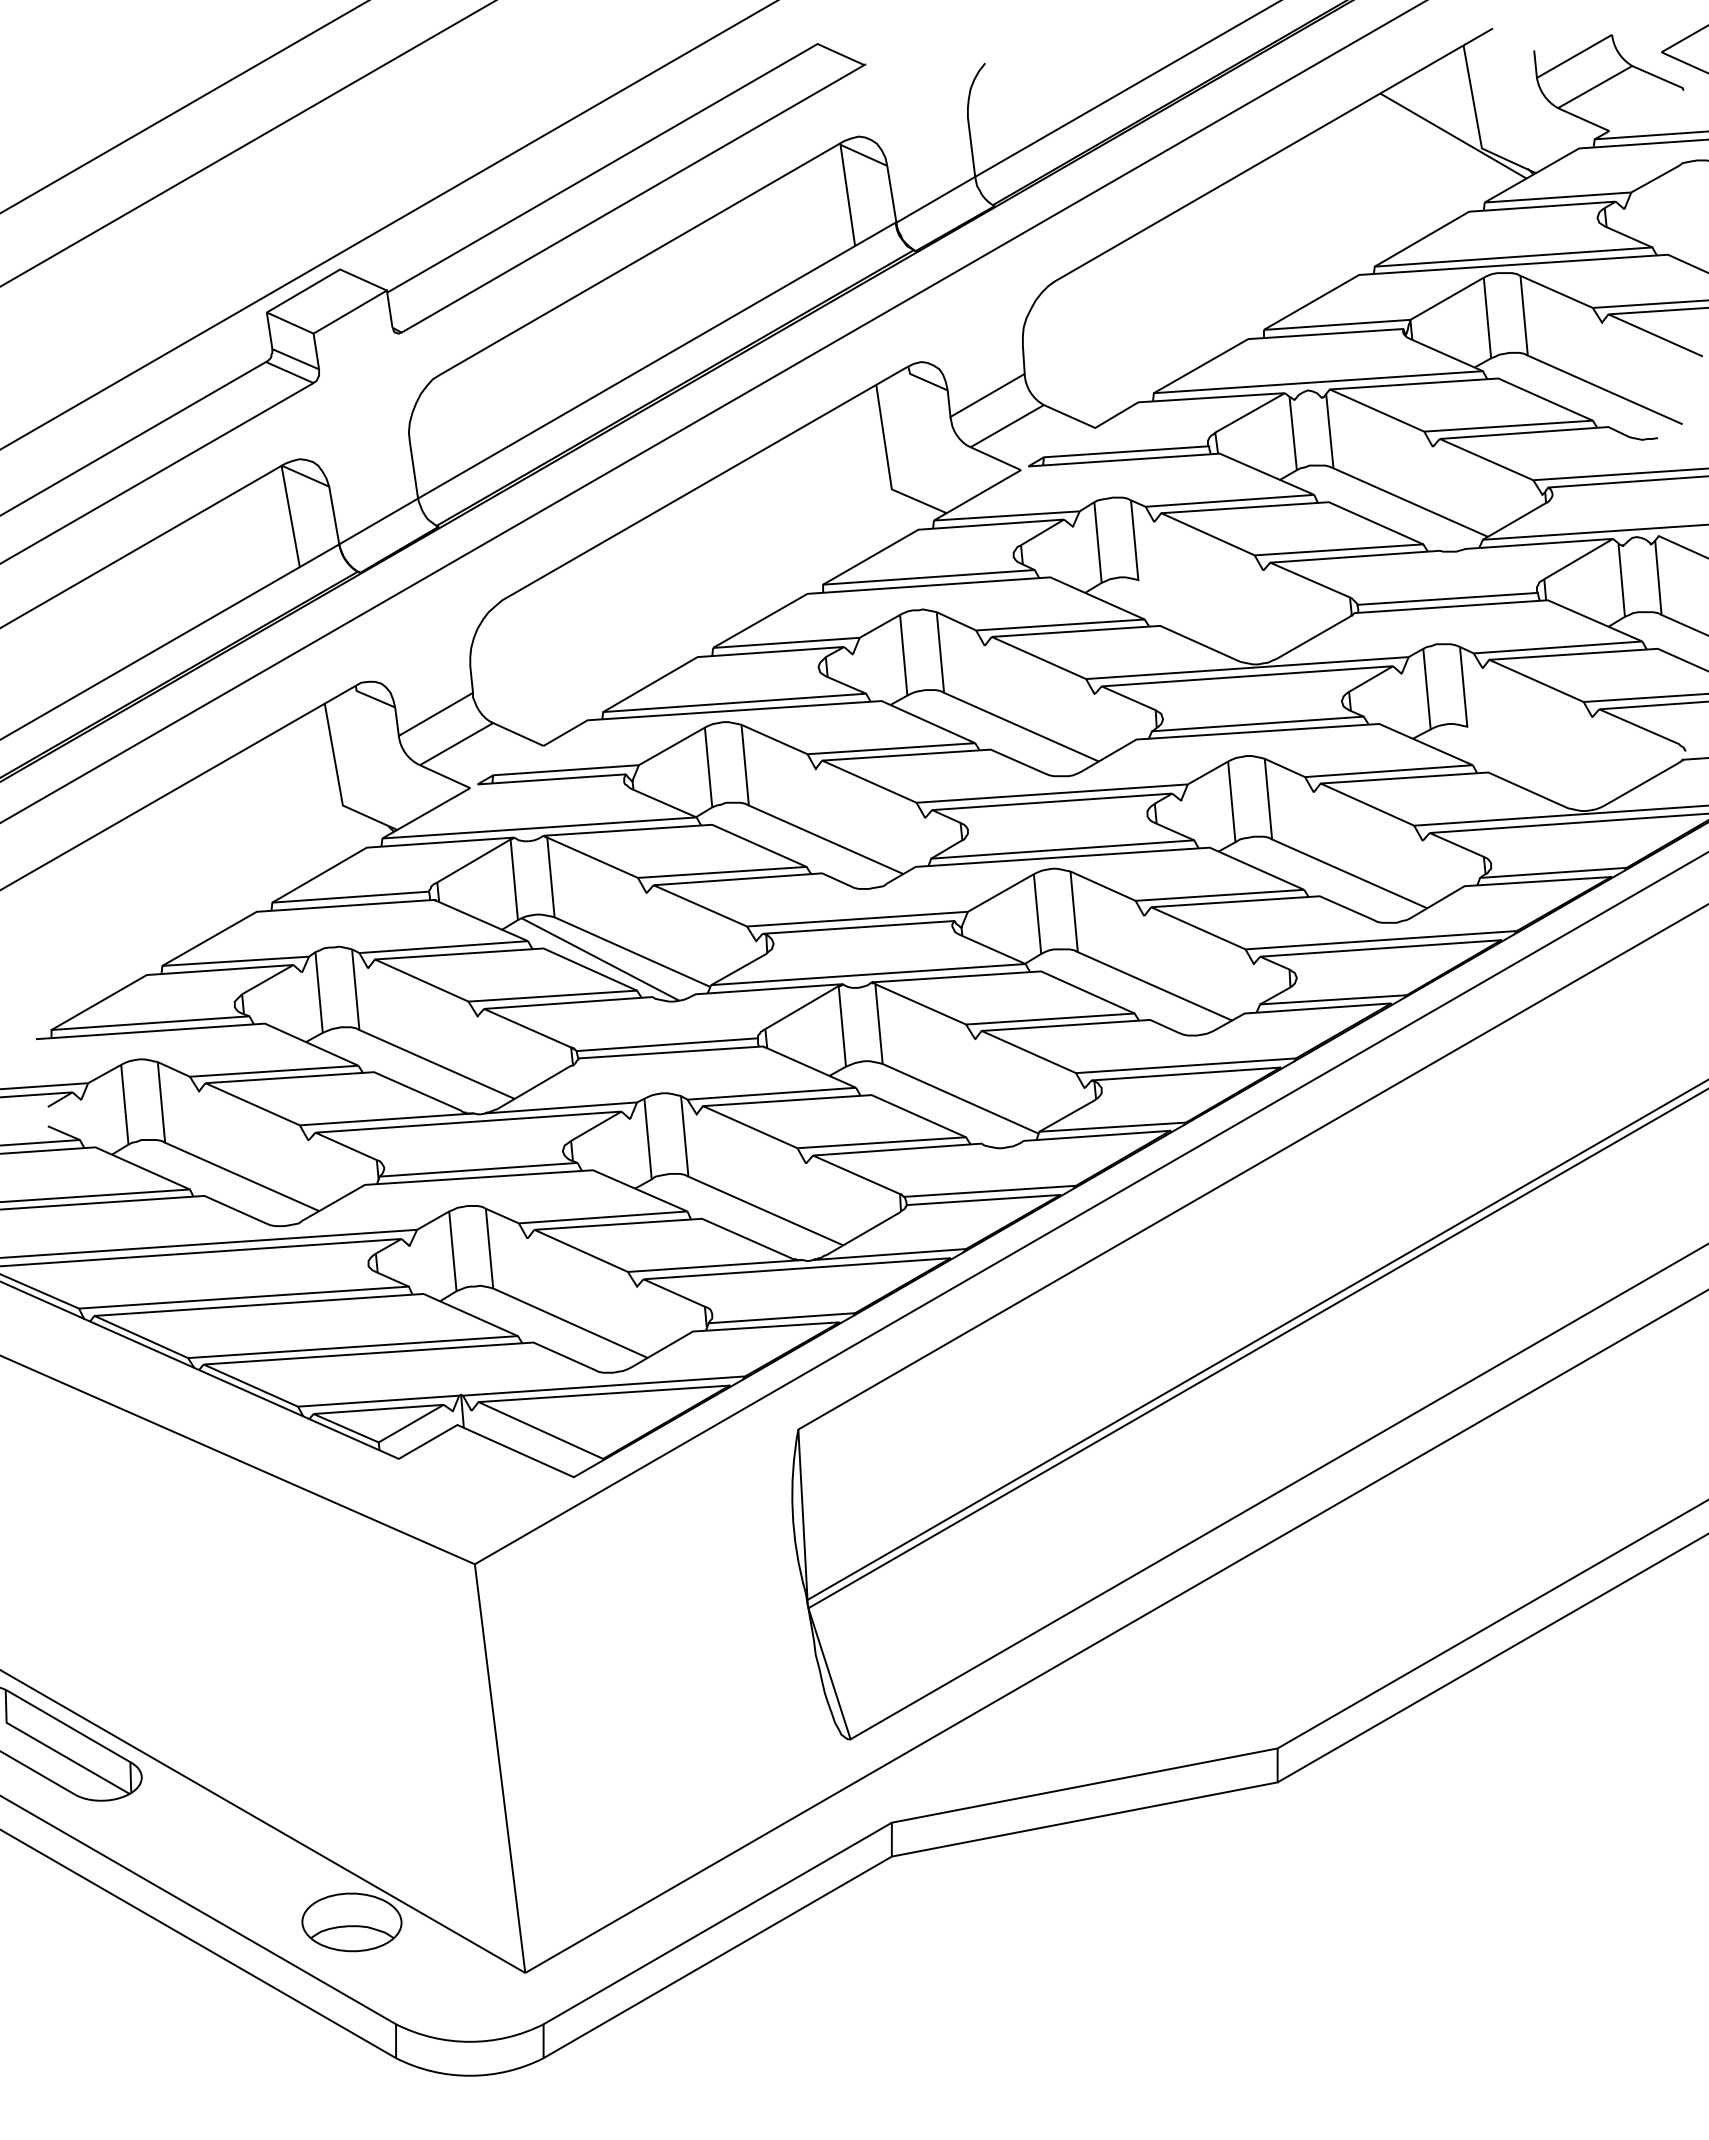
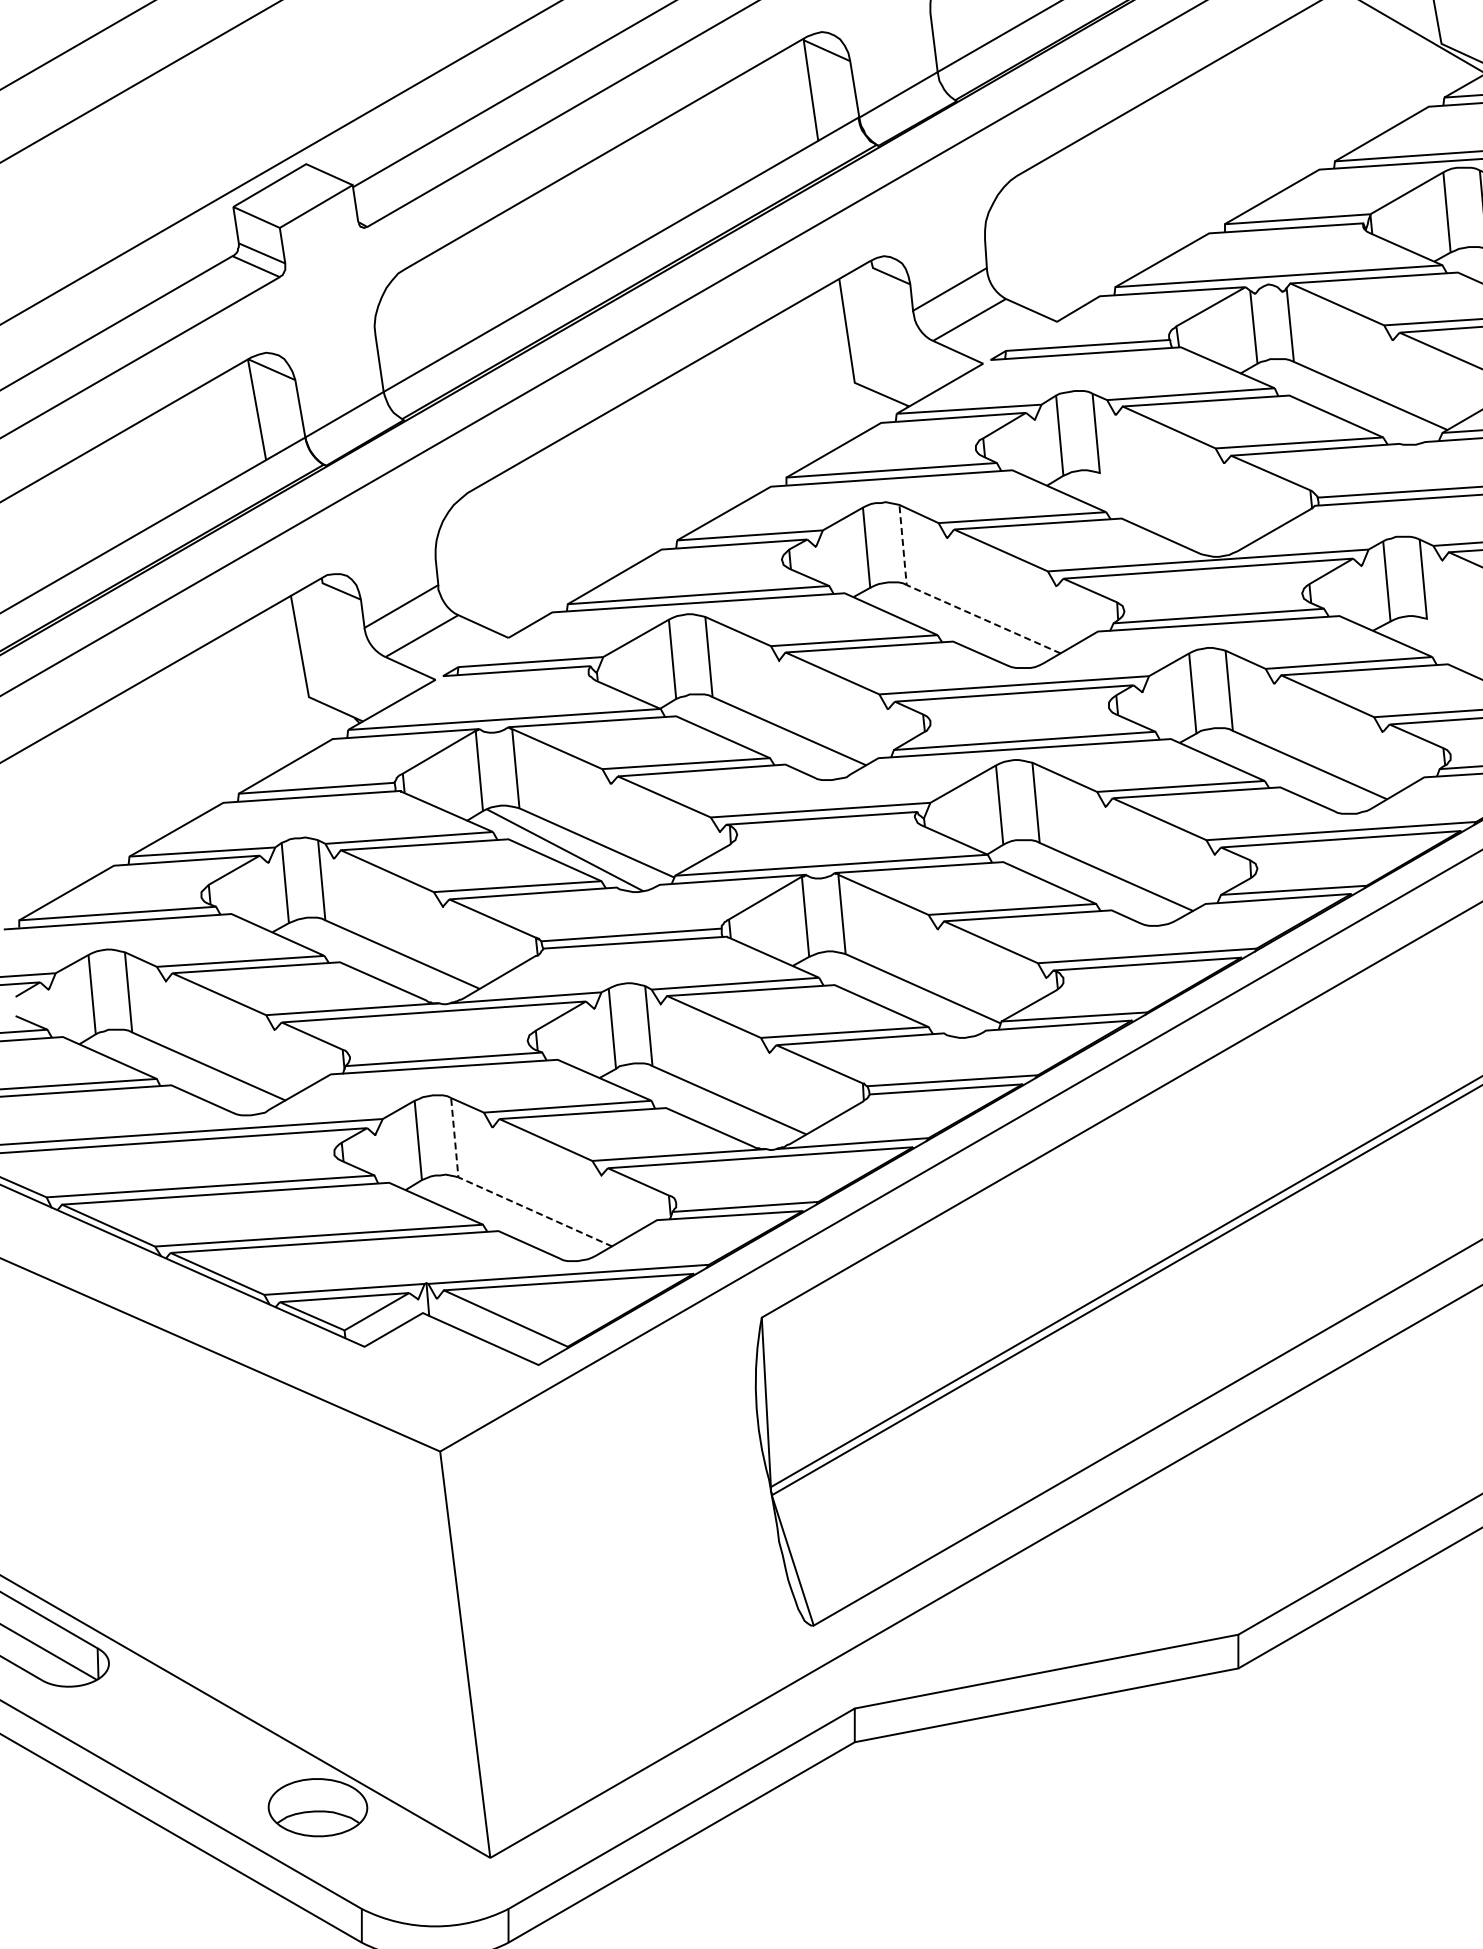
line: (984, 710) -> (946, 602), solid -> dashed
line: (533, 1306) -> (498, 1195), solid -> dashed

